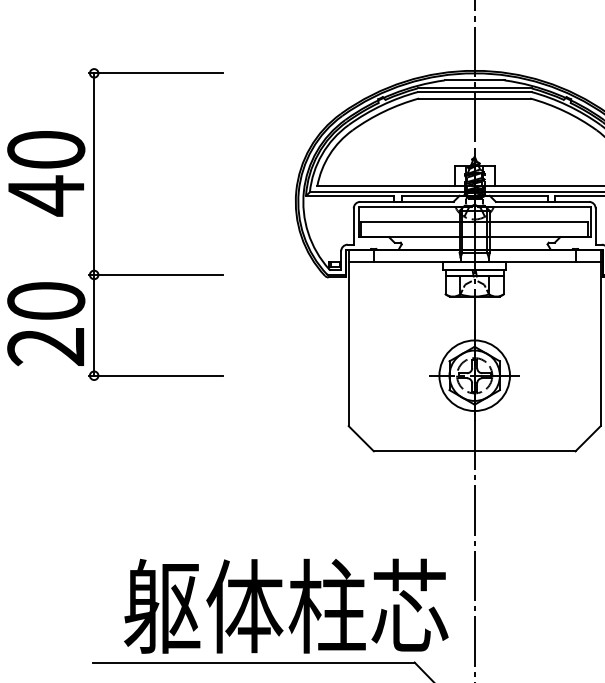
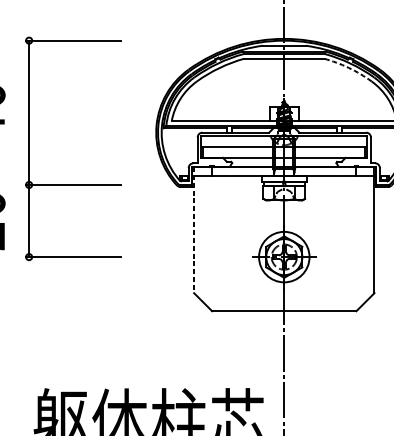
arc: (564, 111) -> (348, 67), solid -> dashed
part: (155, 274) -> (73, 184), moved
line: (348, 338) -> (193, 230), solid -> dashed

